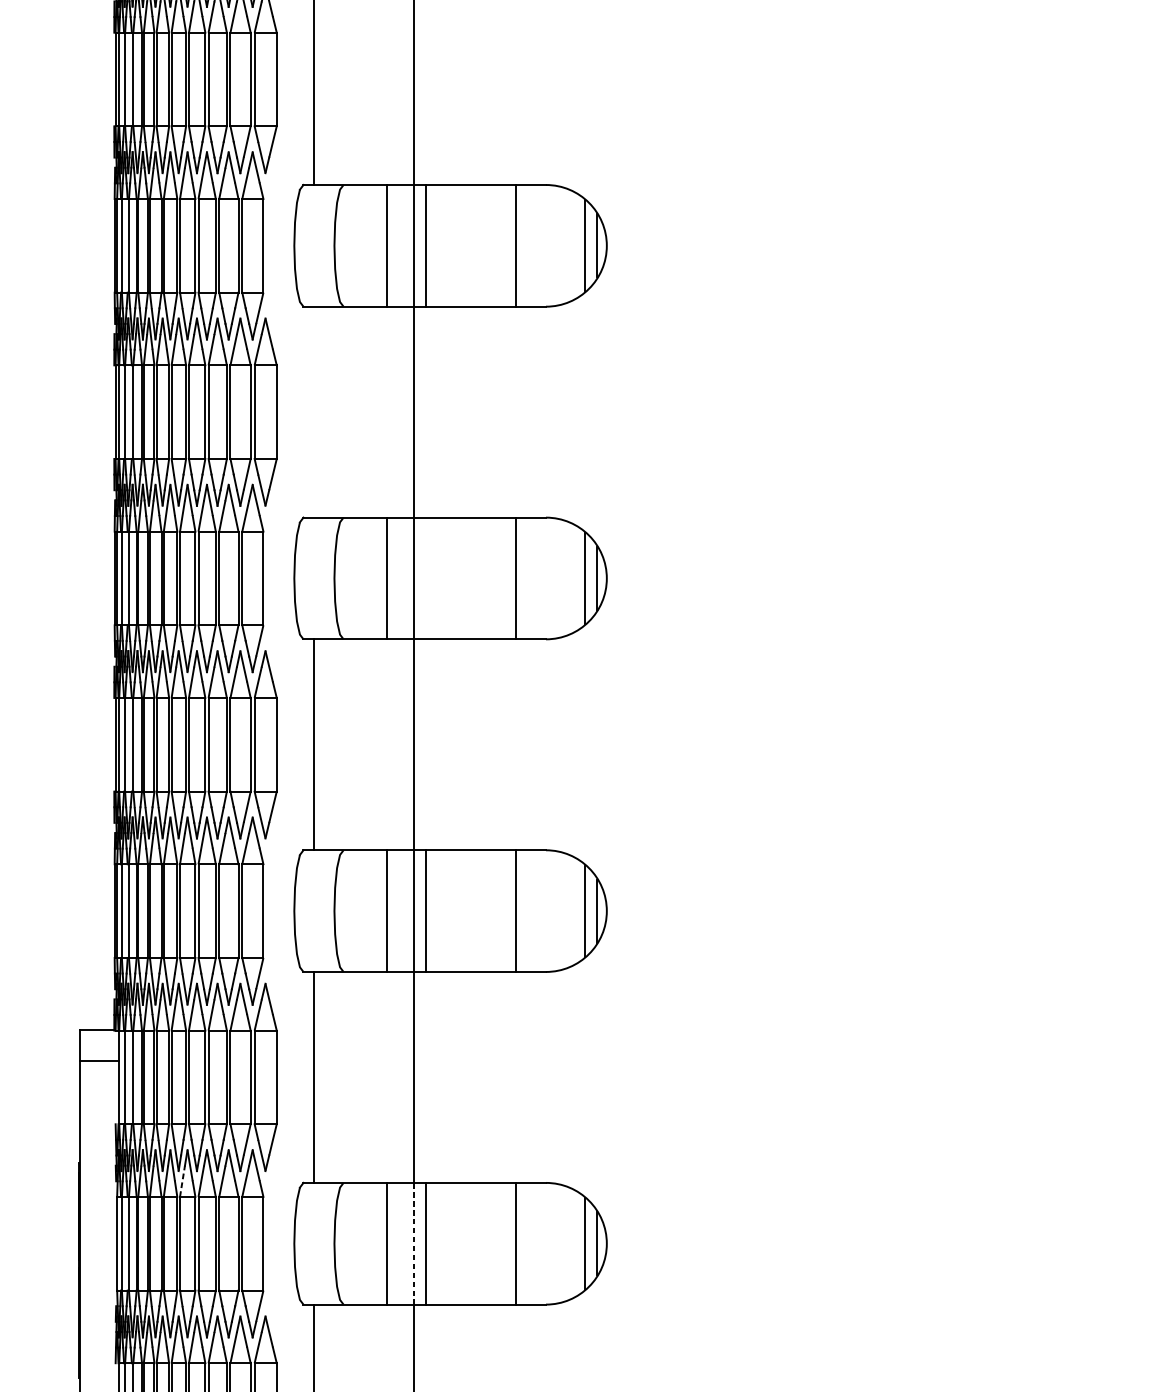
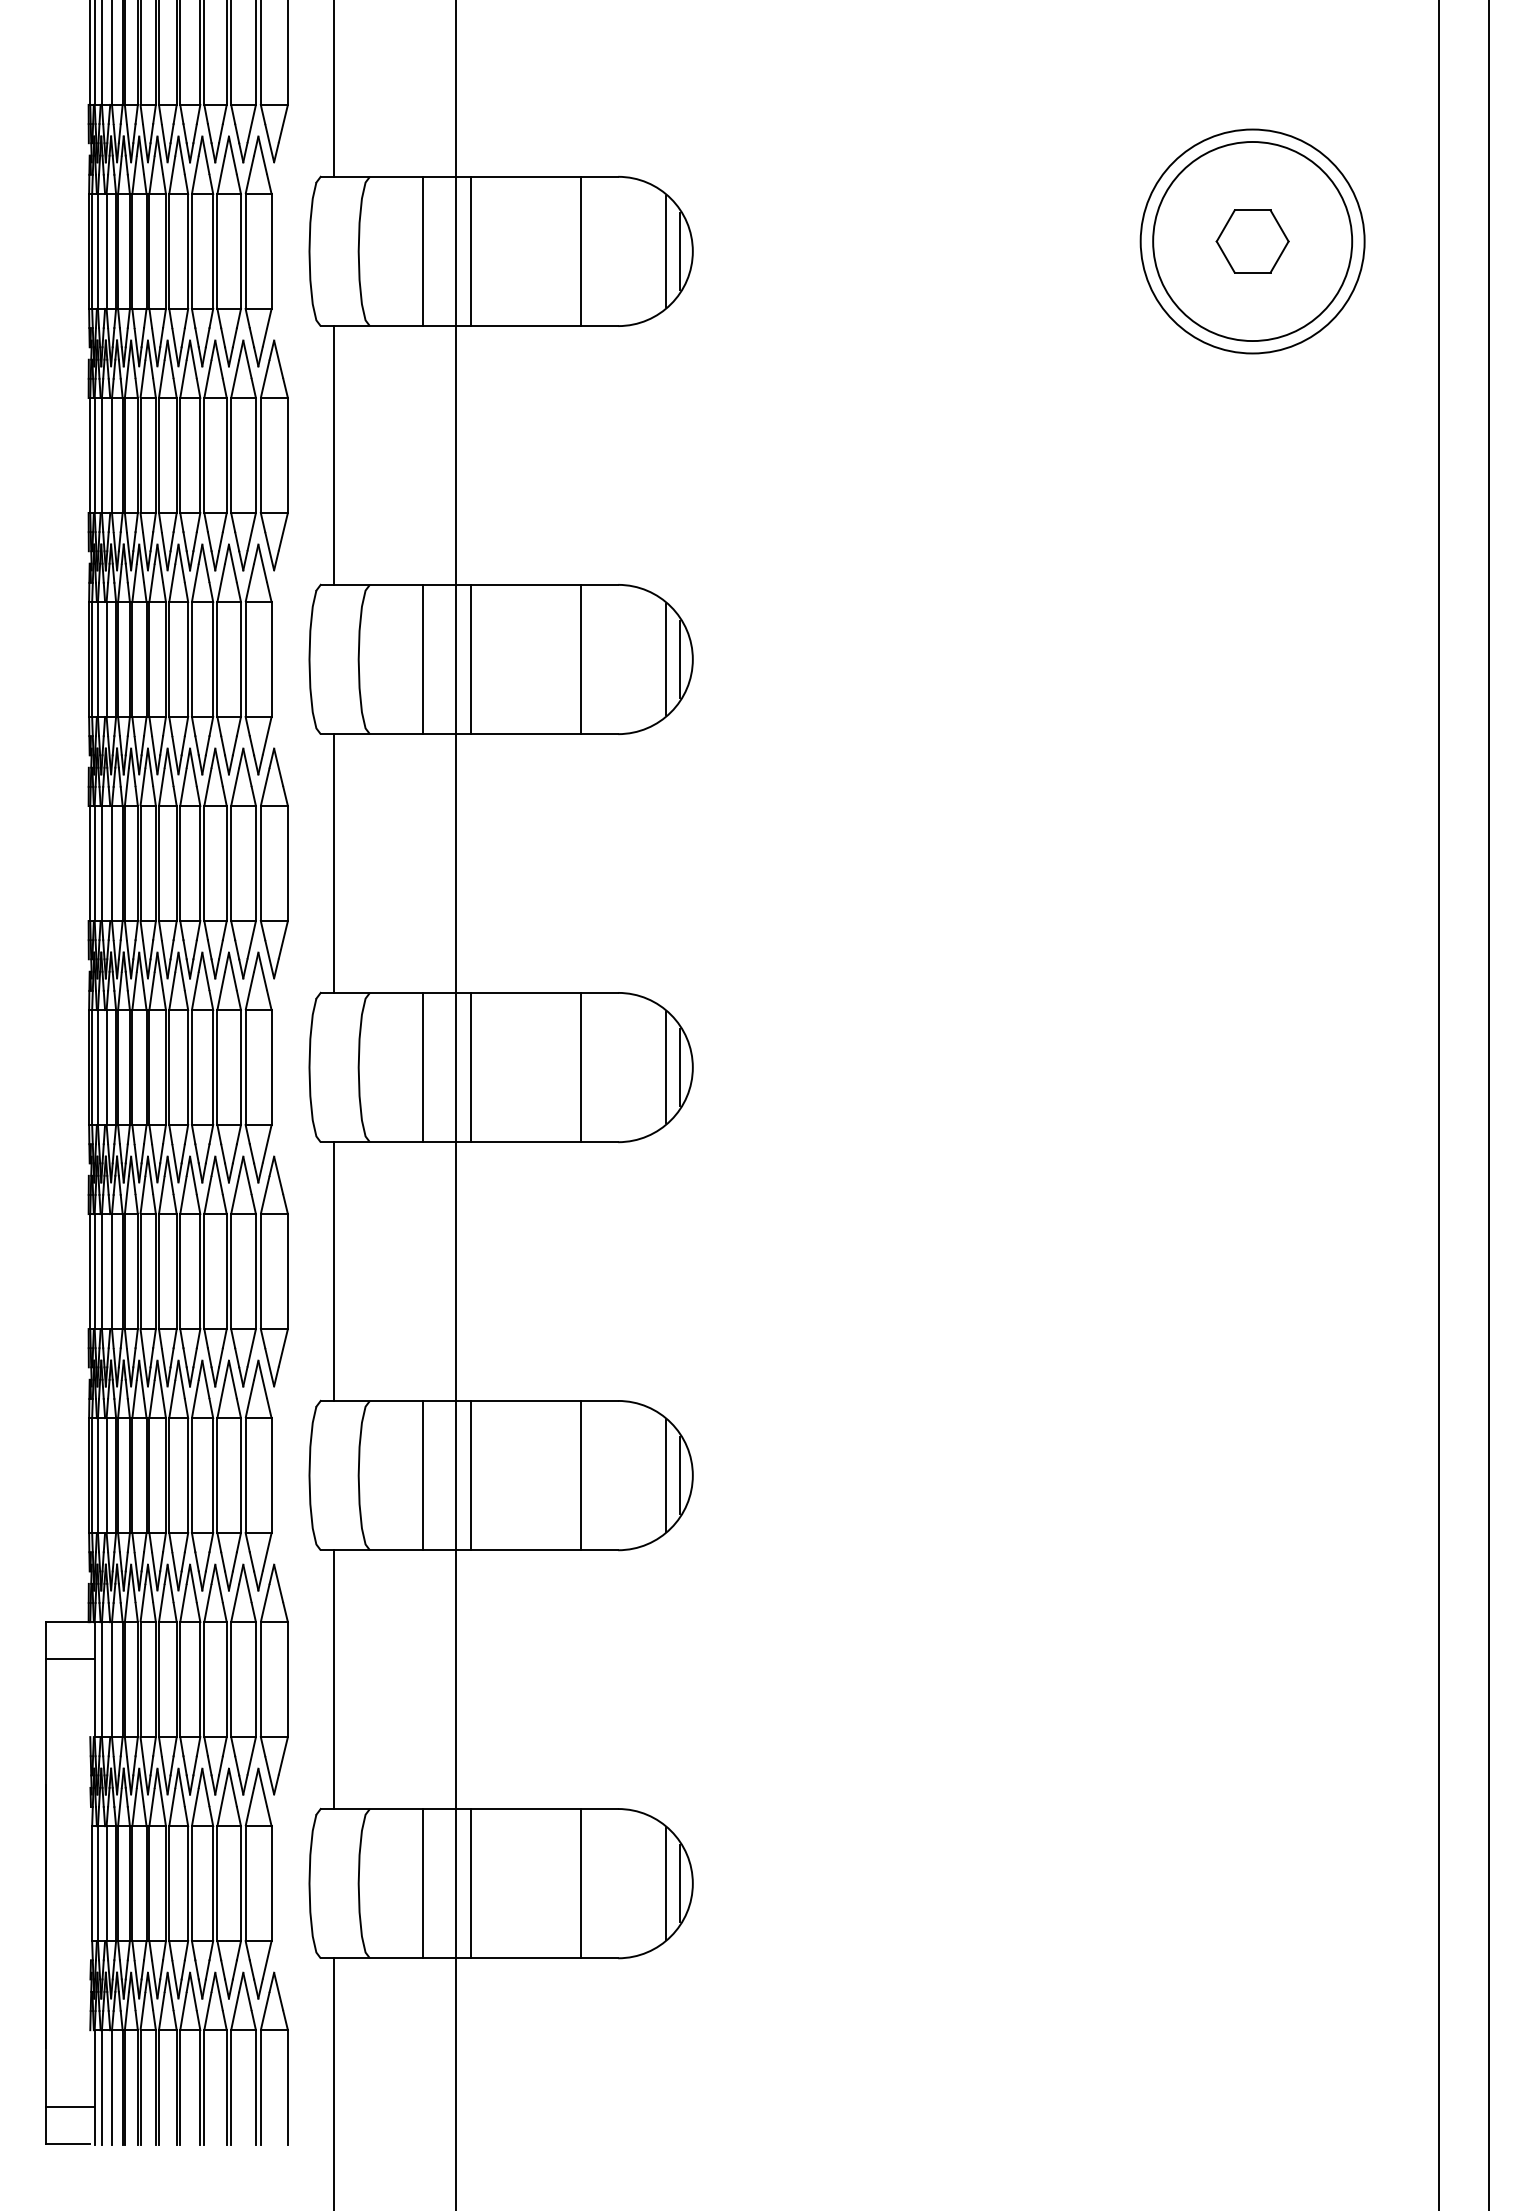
line: (313, 412) -> (333, 863), added
line: (425, 578) -> (470, 1067), added
line: (182, 1181) -> (172, 1807), dashed -> solid
line: (414, 1243) -> (456, 1883), dashed -> solid

